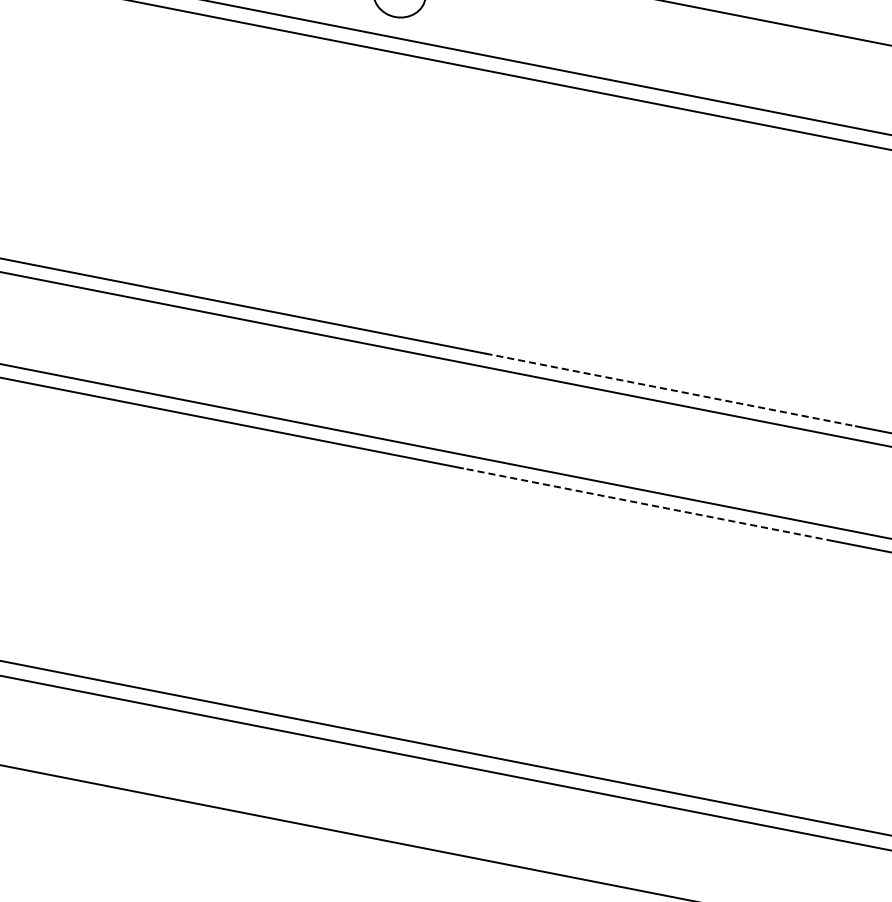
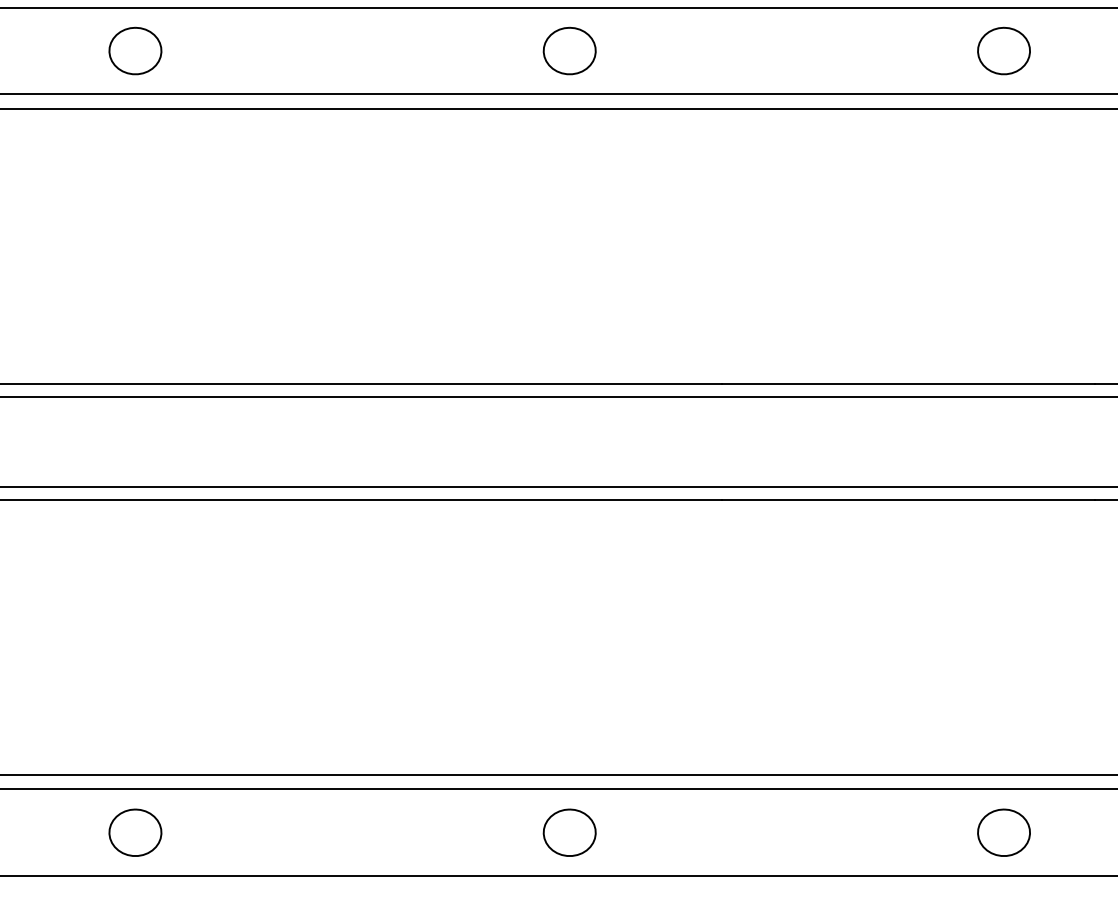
part: (829, 77) -> (1003, 50), added
line: (670, 390) -> (908, 384), dashed -> solid
line: (648, 504) -> (908, 499), dashed -> solid
part: (247, 768) -> (569, 832), added
part: (677, 853) -> (1003, 832), added

